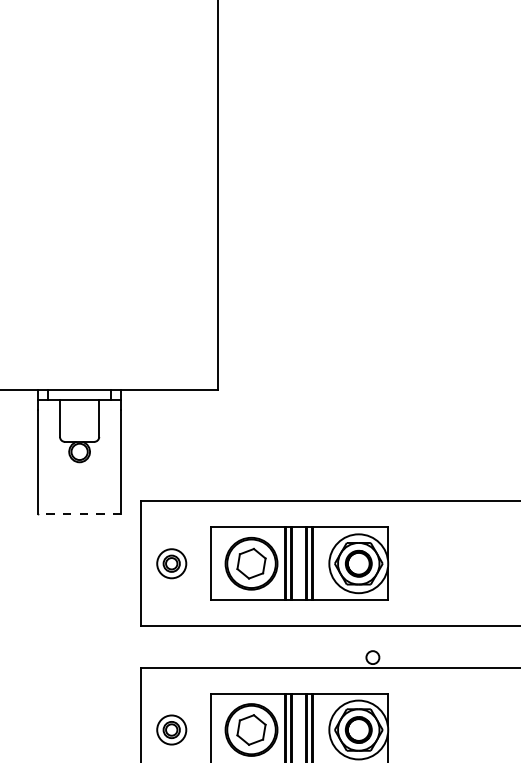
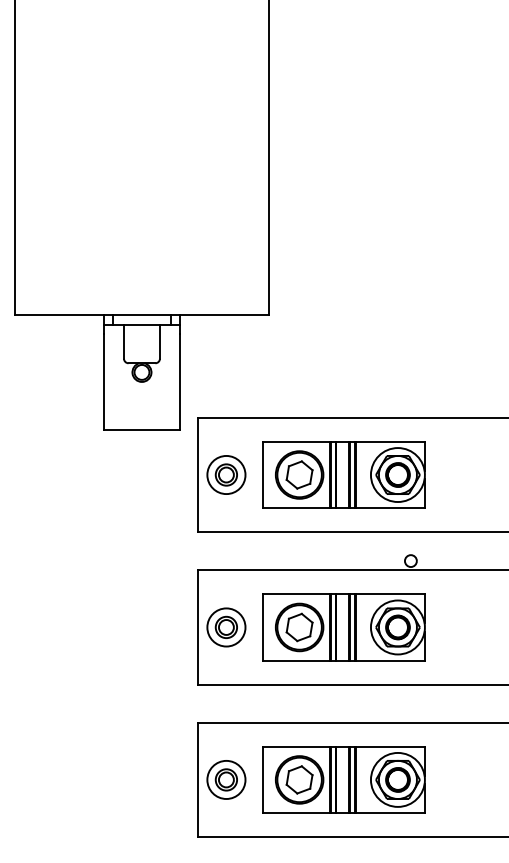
line: (79, 514) -> (141, 429), dashed -> solid
part: (171, 563) -> (226, 474), size x1.43
part: (171, 730) -> (226, 627), size x1.43

